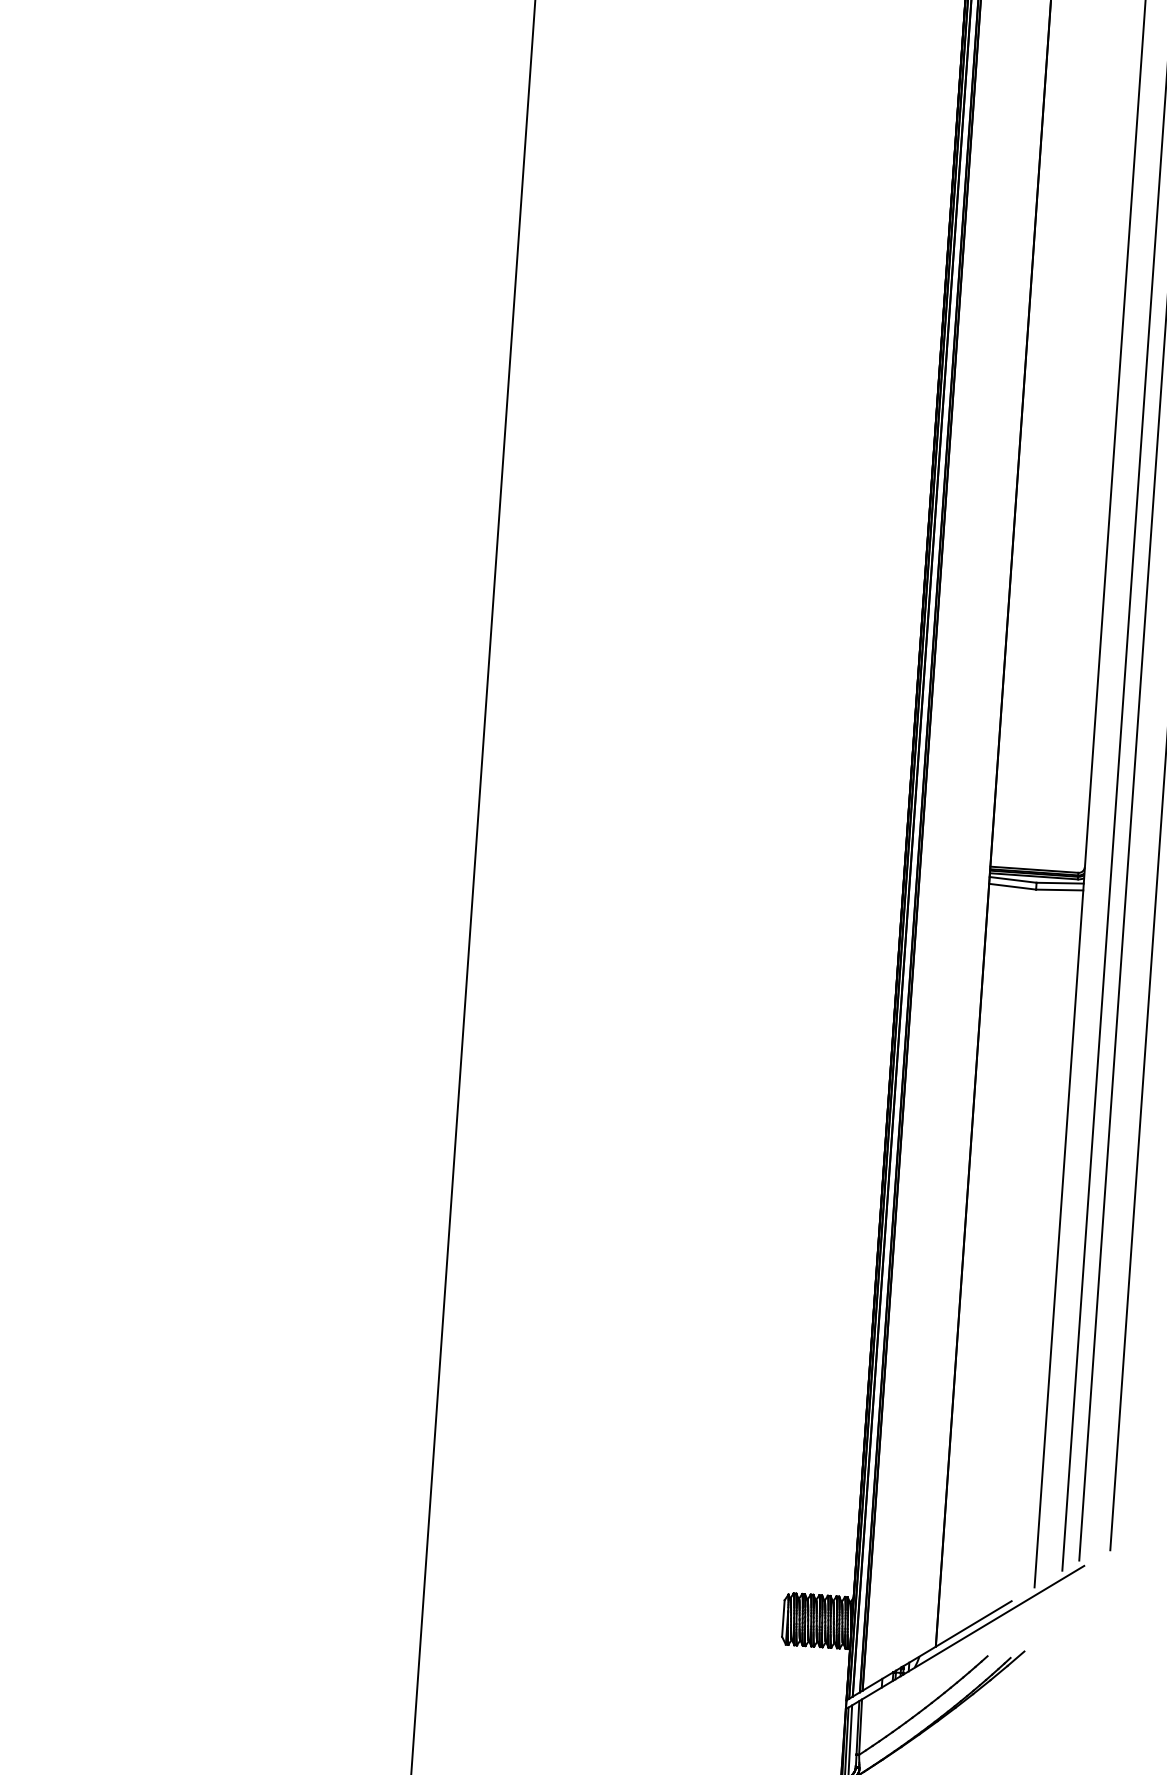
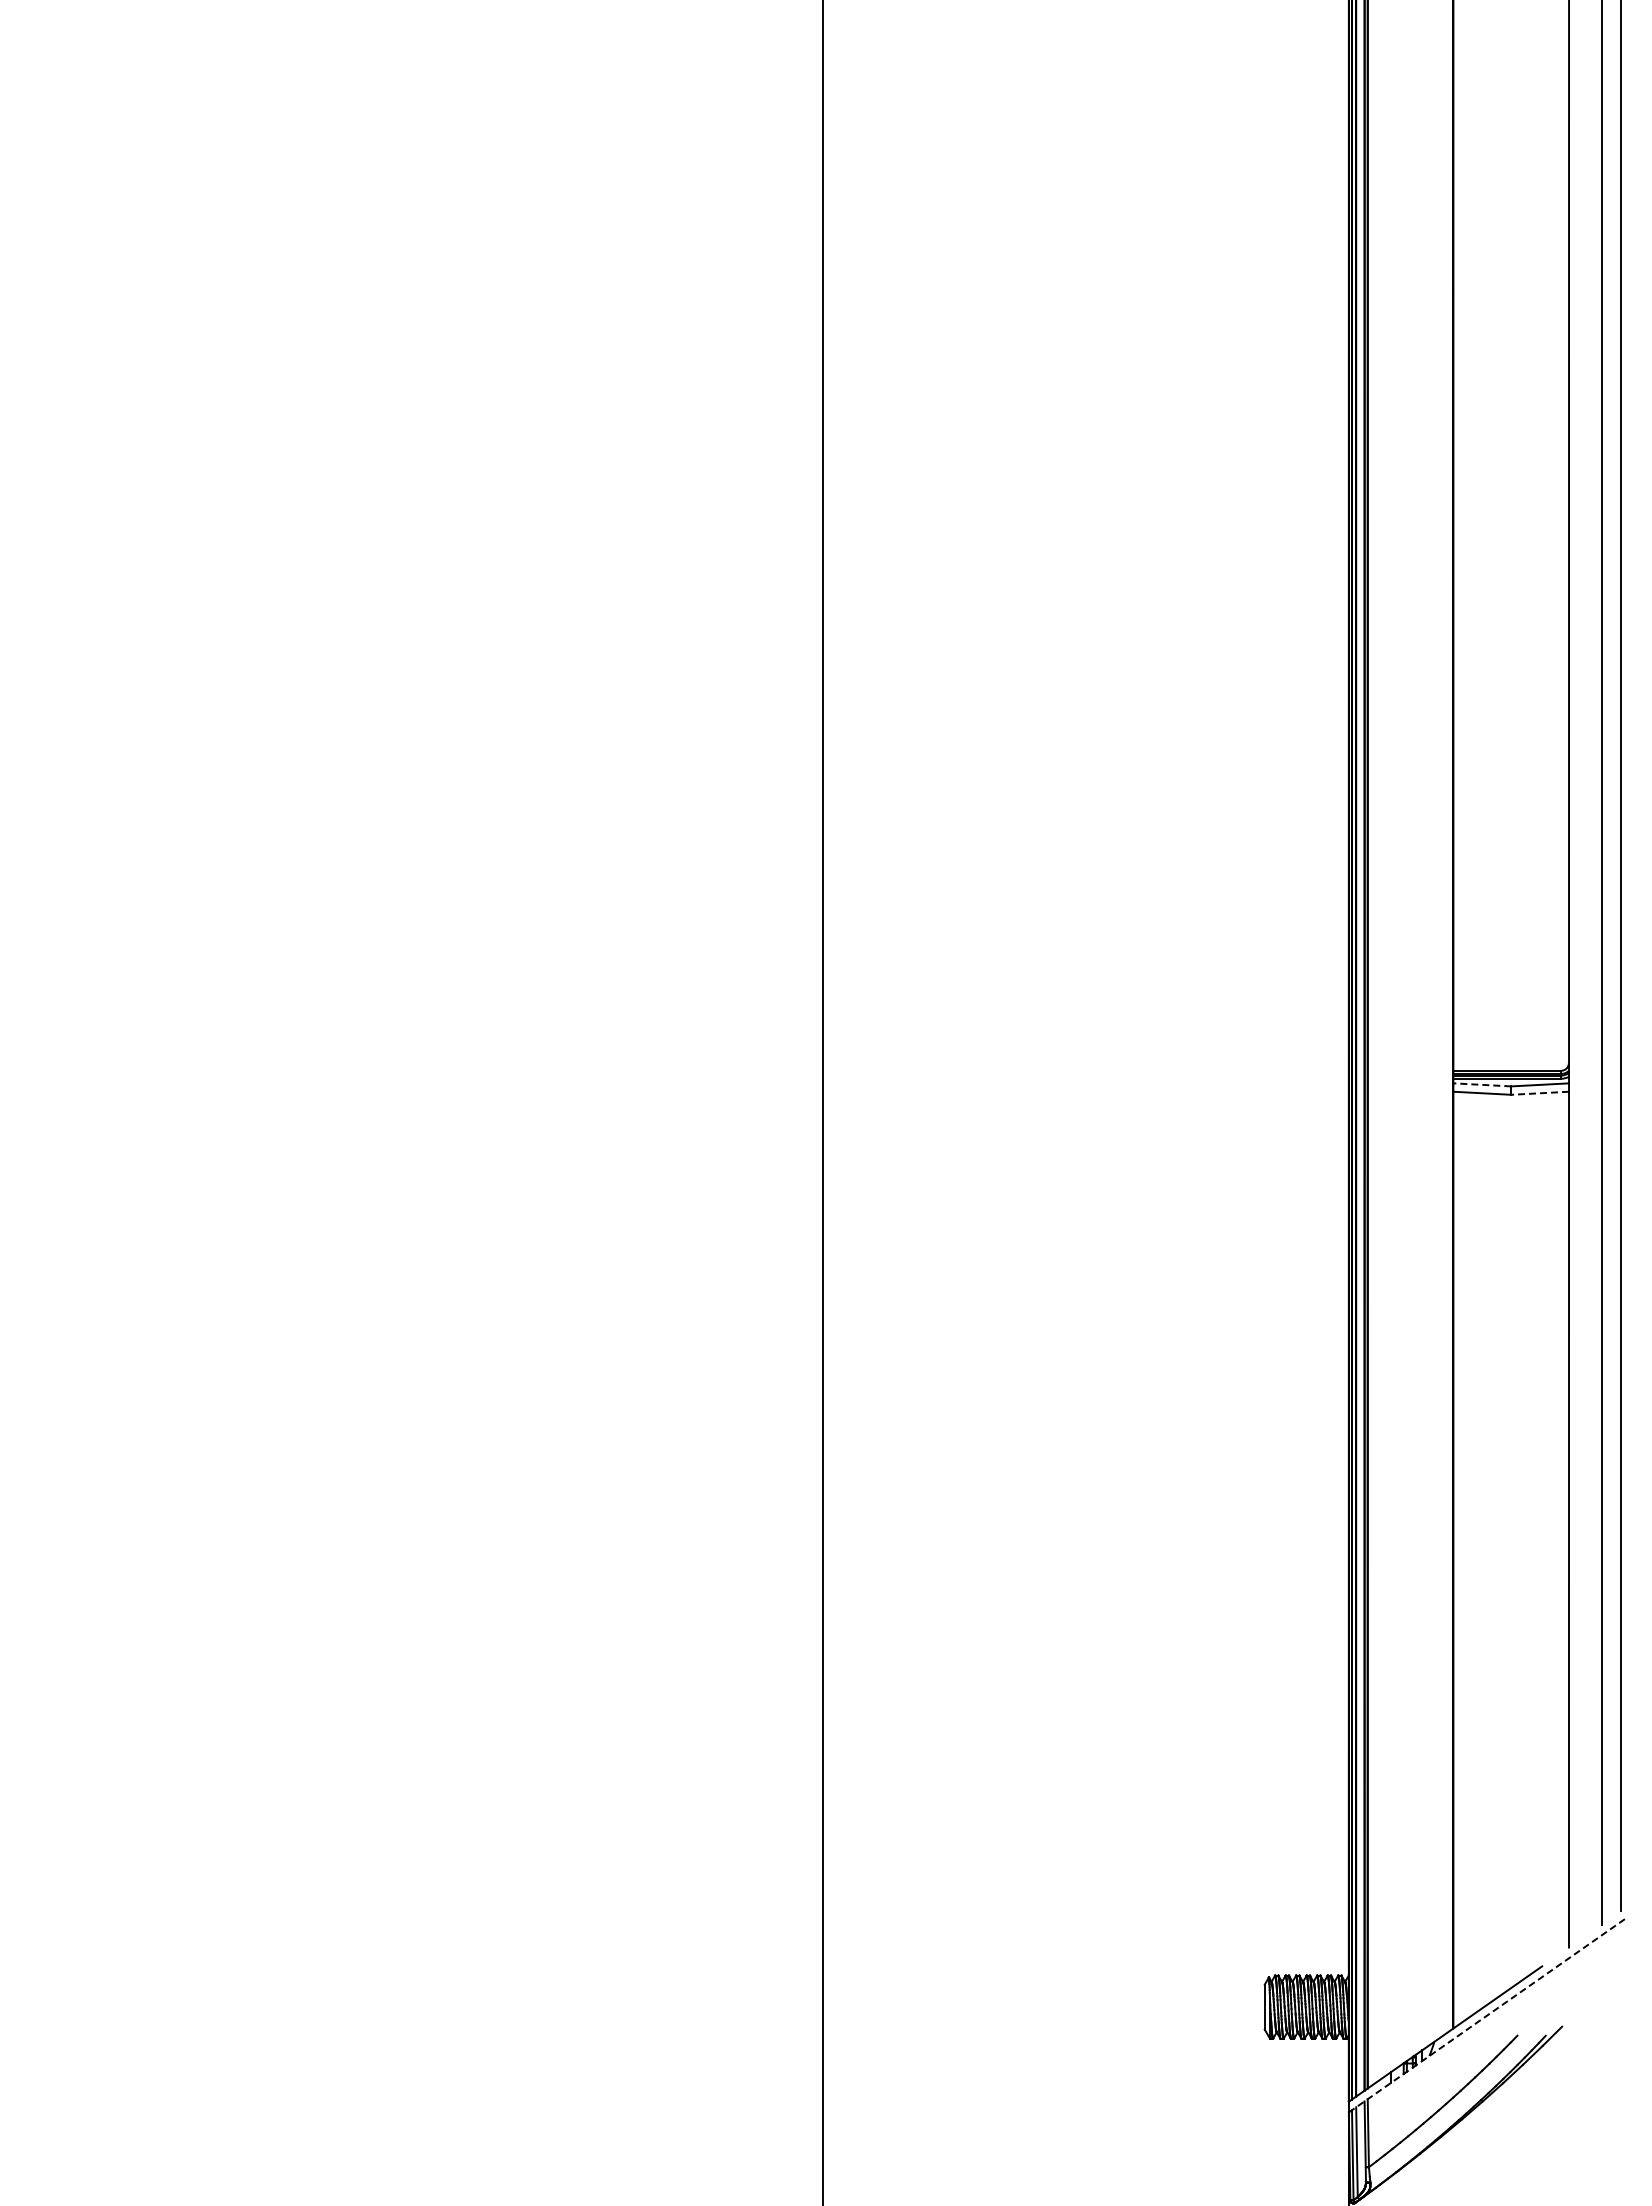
line: (1013, 879) -> (1482, 1084), solid -> dashed
line: (1059, 890) -> (1540, 1093), solid -> dashed
line: (965, 1637) -> (1488, 2014), solid -> dashed

